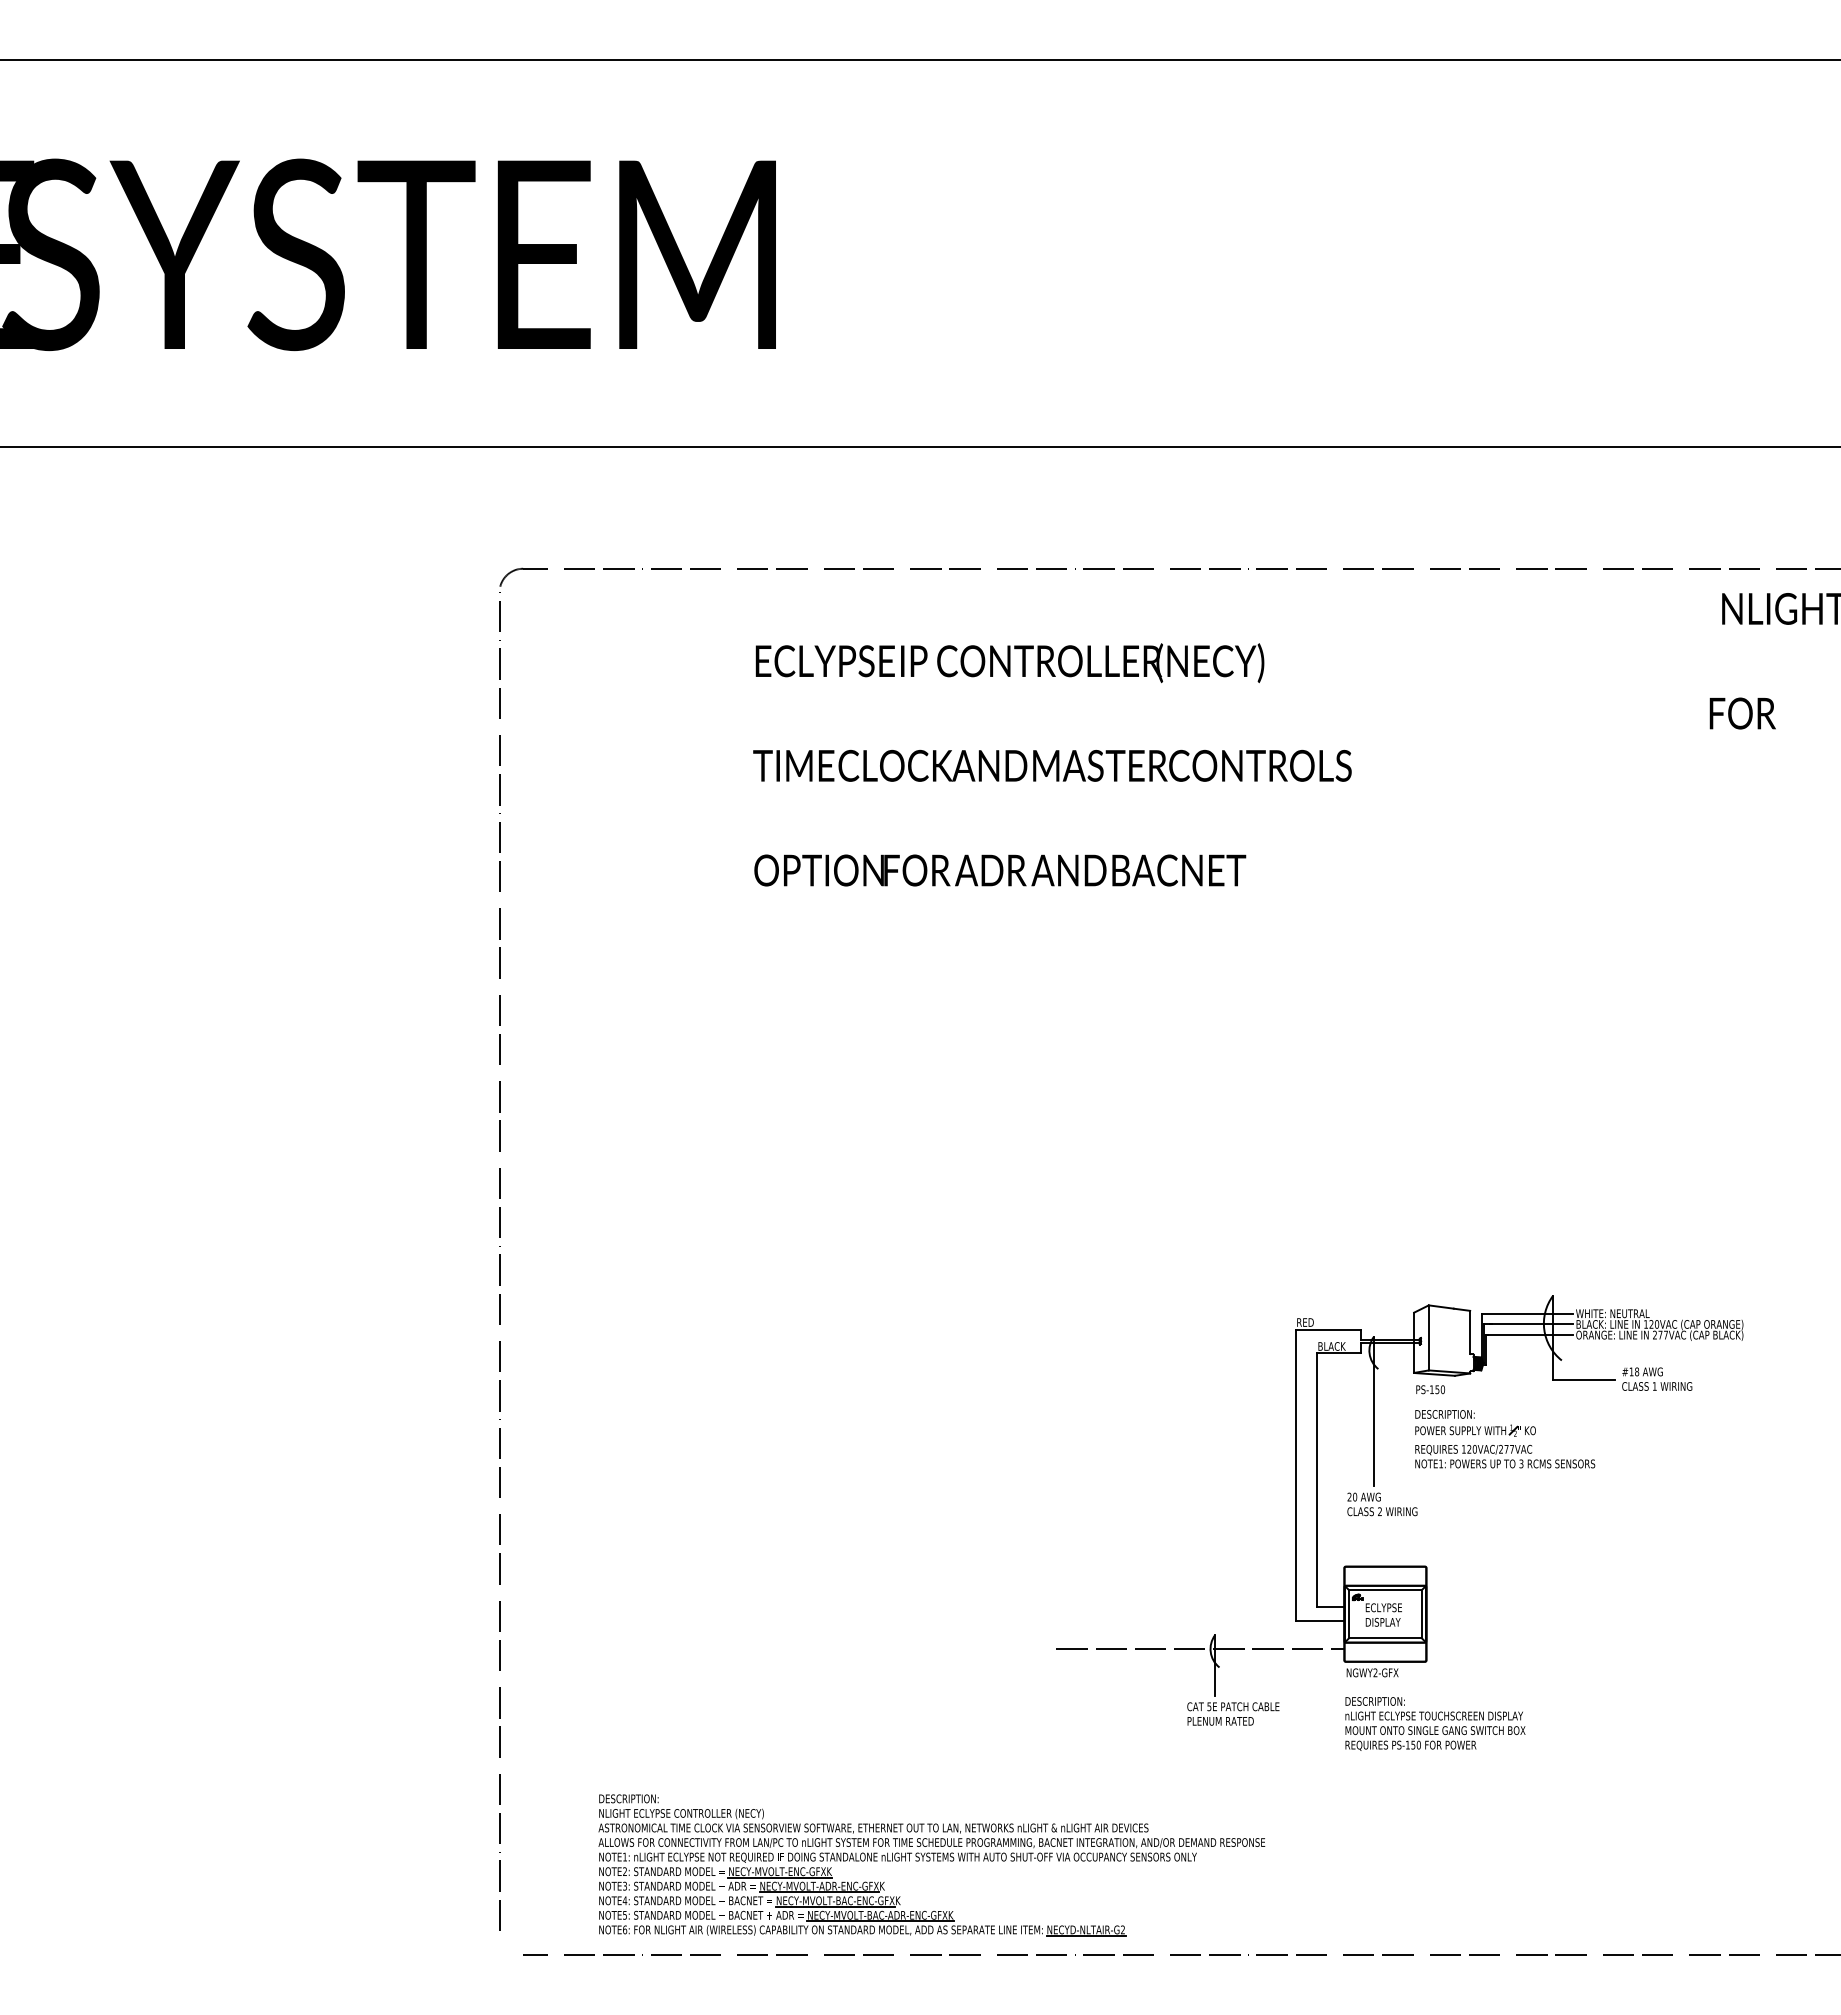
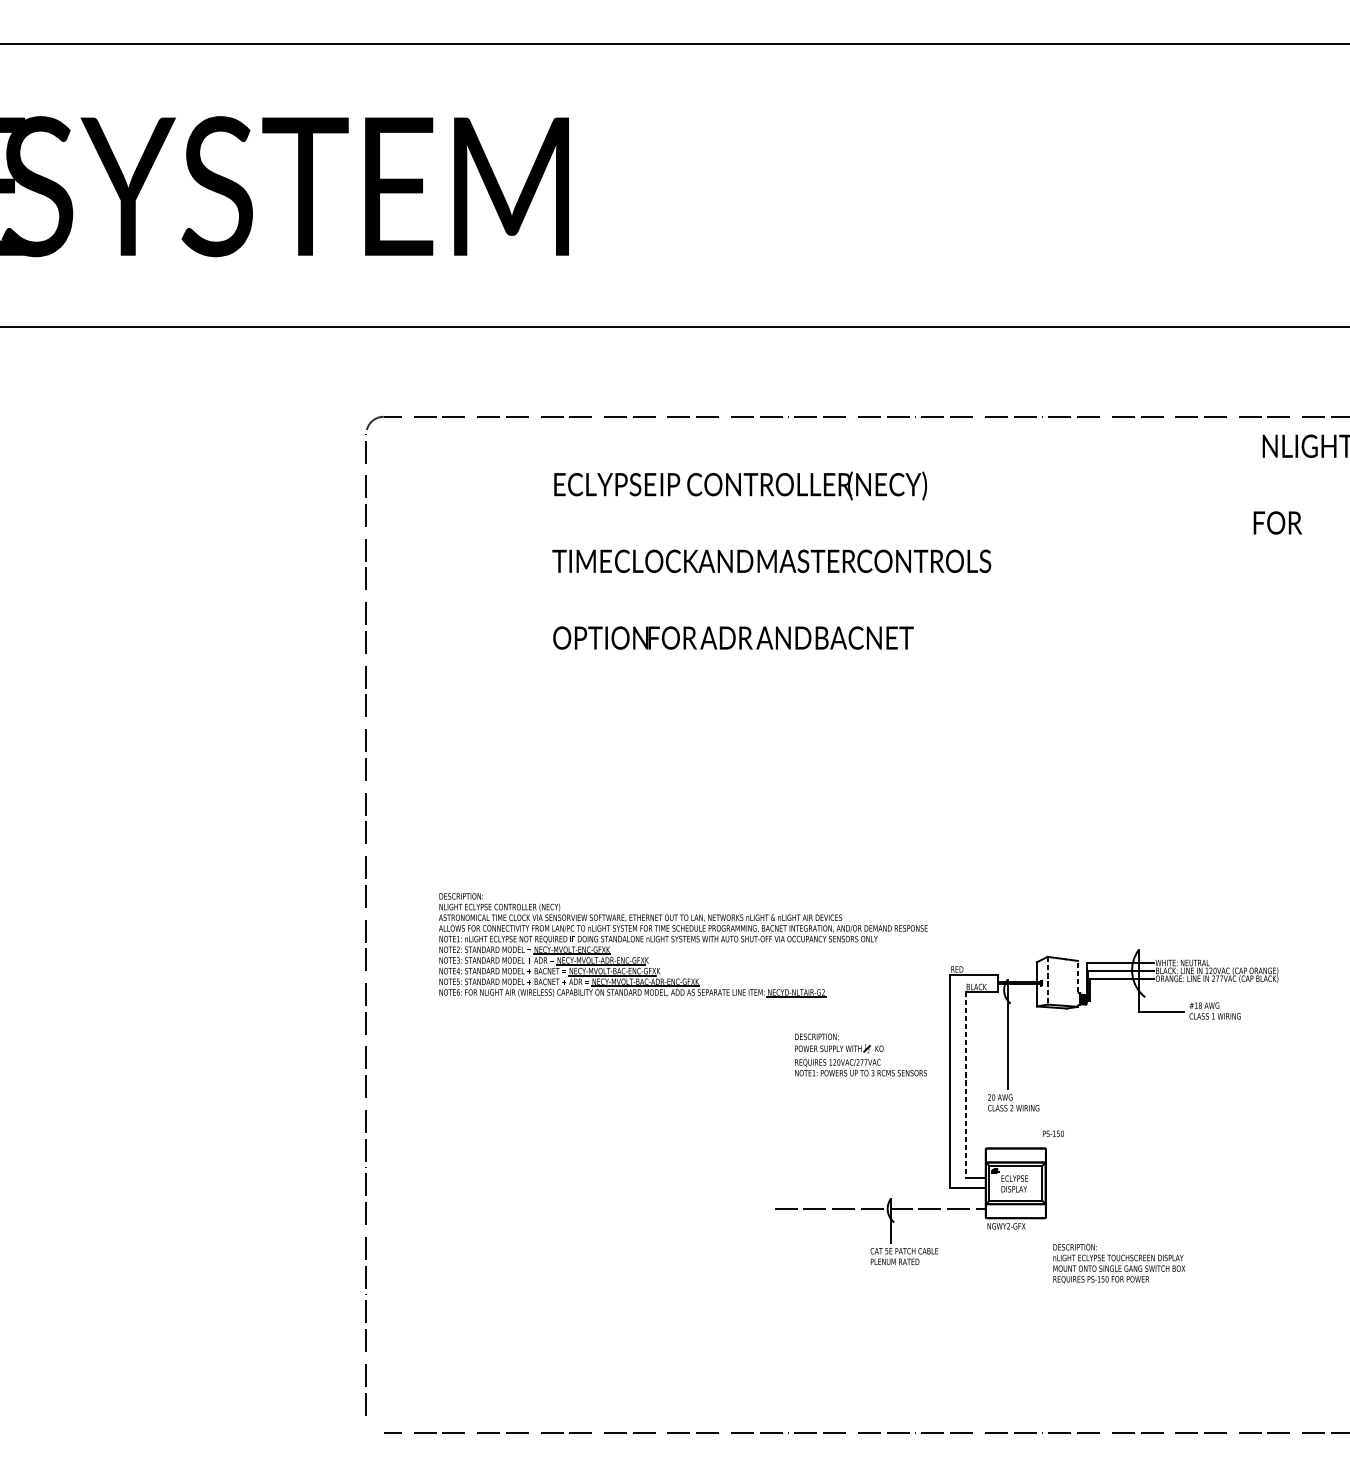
line: (1470, 1332) -> (1078, 976), solid -> dashed
line: (1428, 1338) -> (1047, 981), solid -> dashed
text: (1430, 1389) -> (1053, 1133), moved
part: (1505, 1439) -> (861, 1055), moved
line: (1317, 1479) -> (966, 1084), solid -> dashed
text: (1435, 1723) -> (1119, 1263), moved
part: (931, 1865) -> (683, 945), moved

